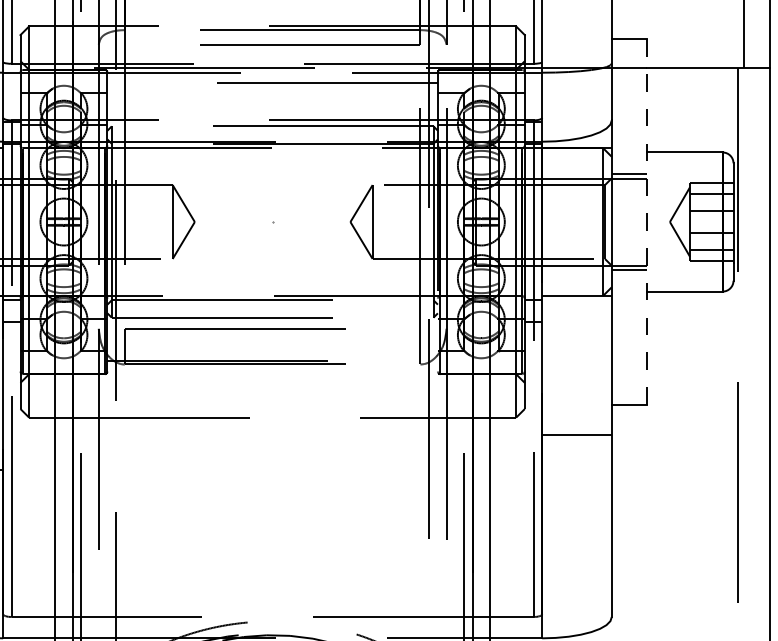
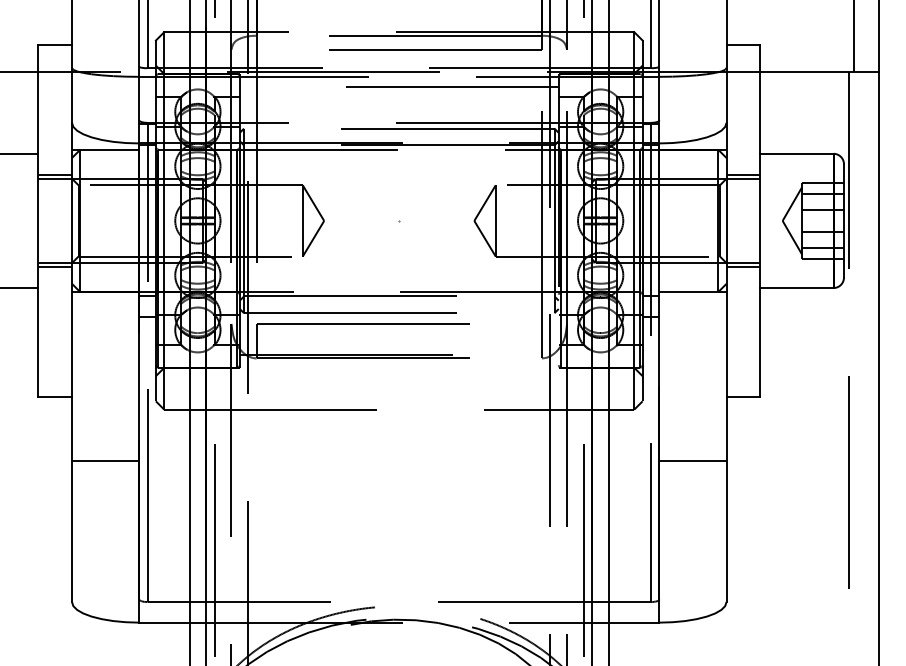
line: (646, 222) -> (760, 221), dashed -> solid
line: (576, 435) -> (692, 460), moved

